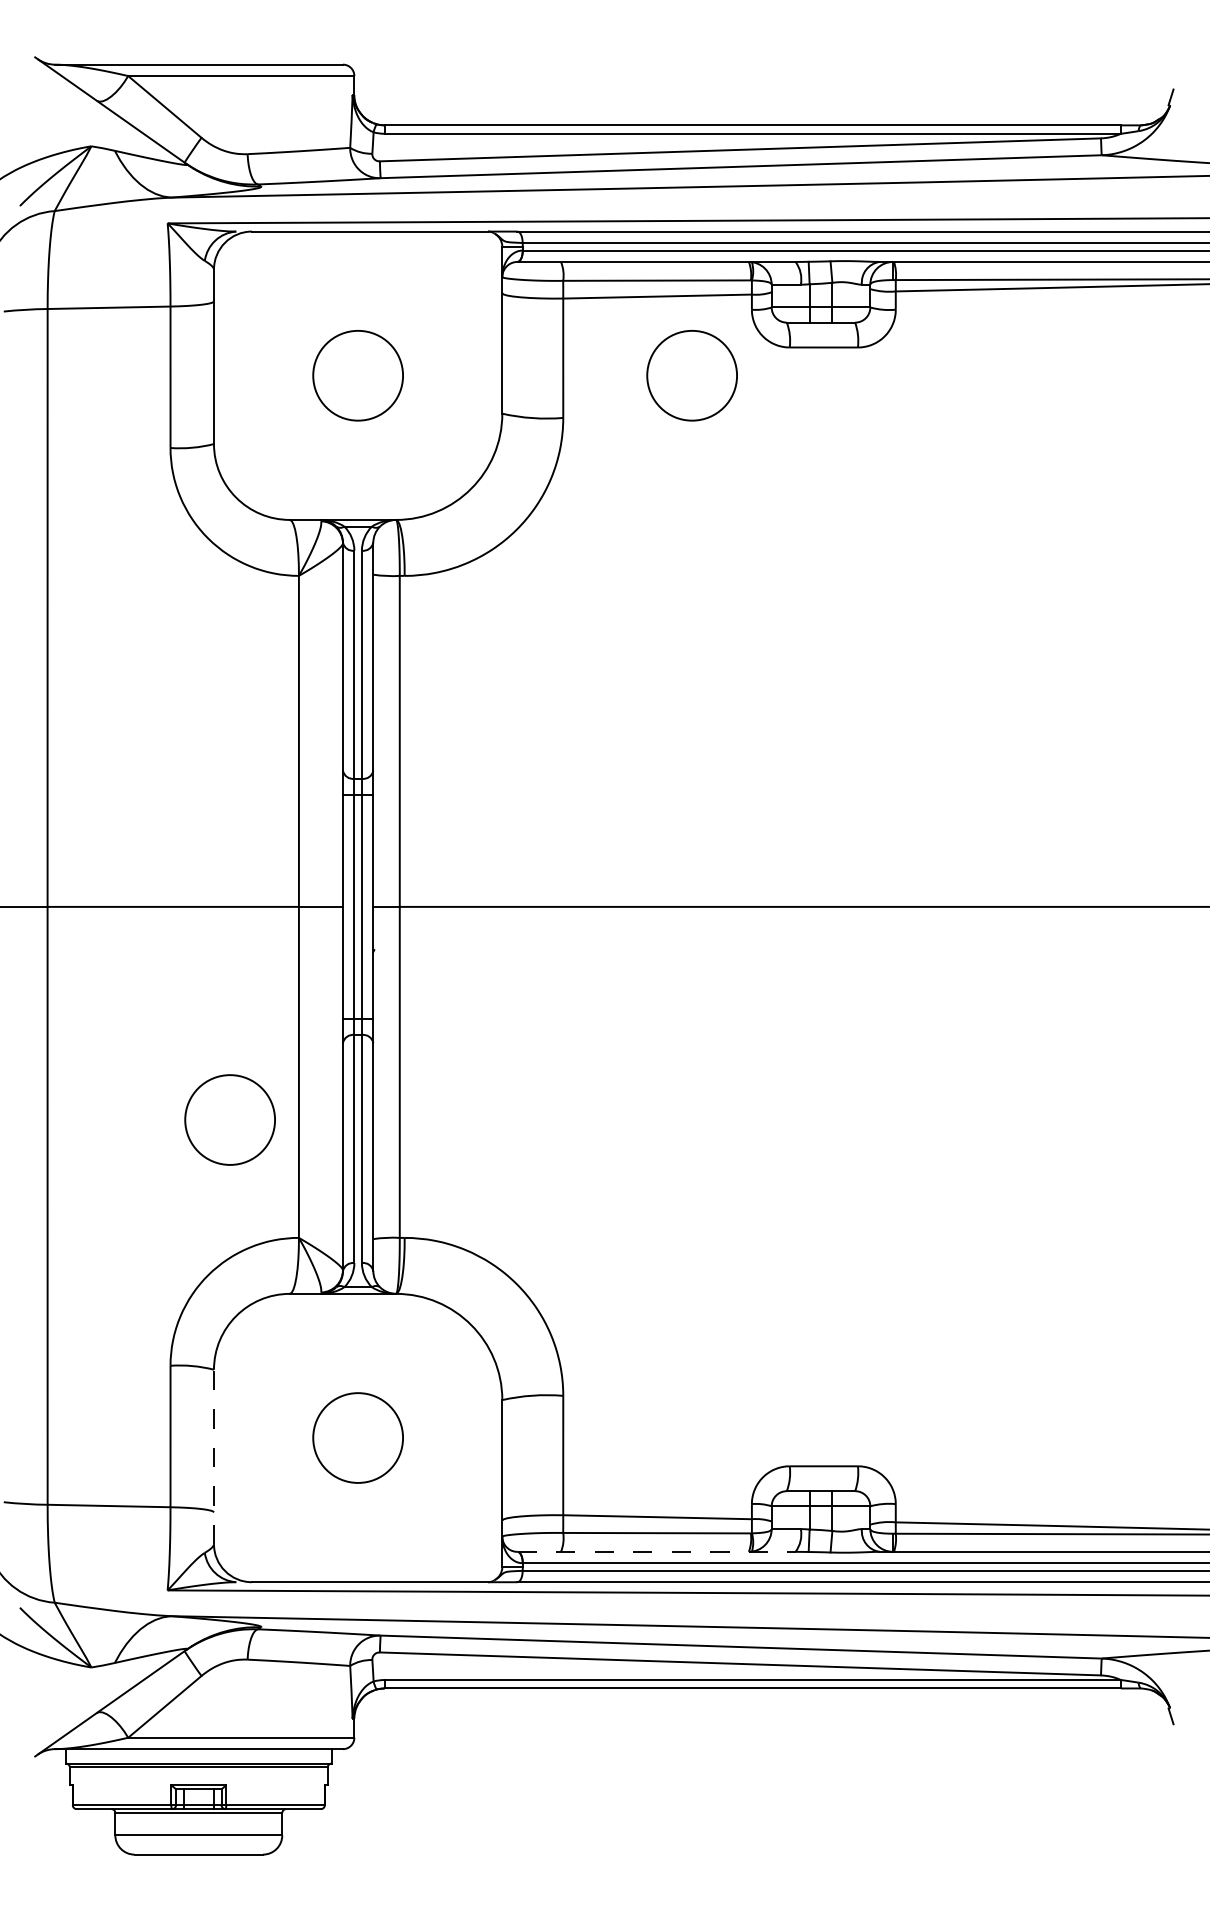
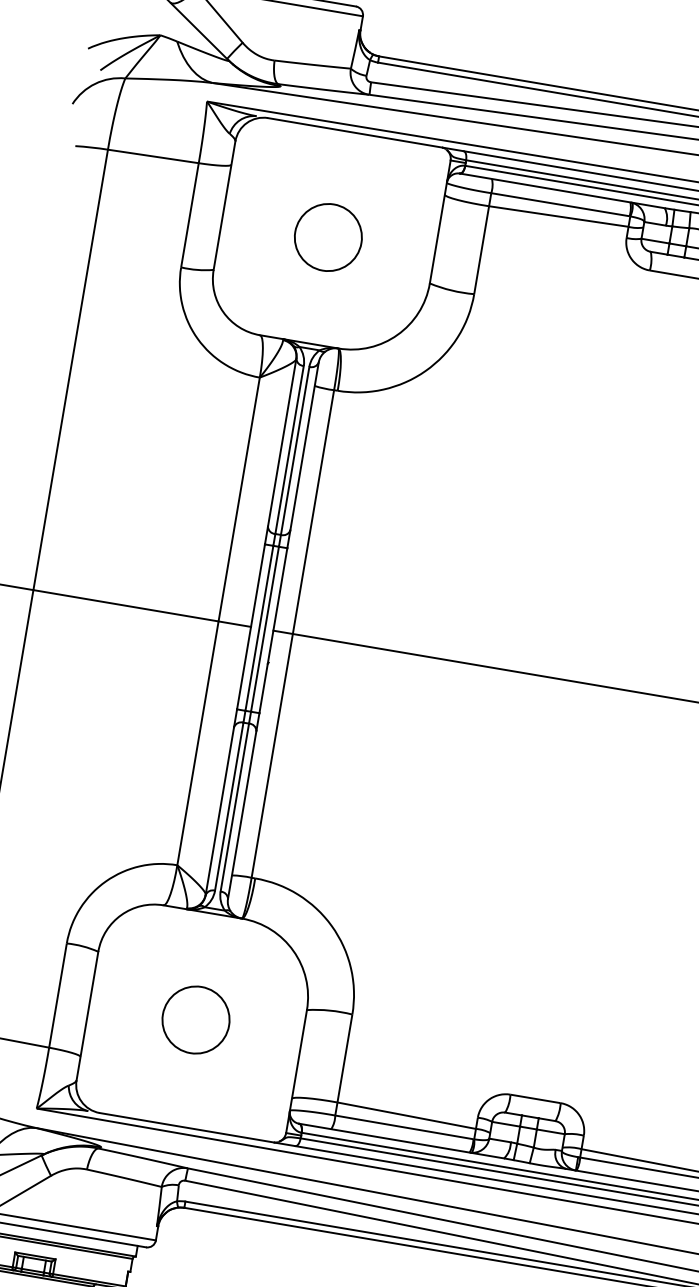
circle: (691, 375) -> (573, 278), removed
circle: (229, 1119) -> (140, 769), removed
line: (213, 1456) -> (87, 1015), dashed -> solid
line: (656, 1551) -> (401, 1140), dashed -> solid

